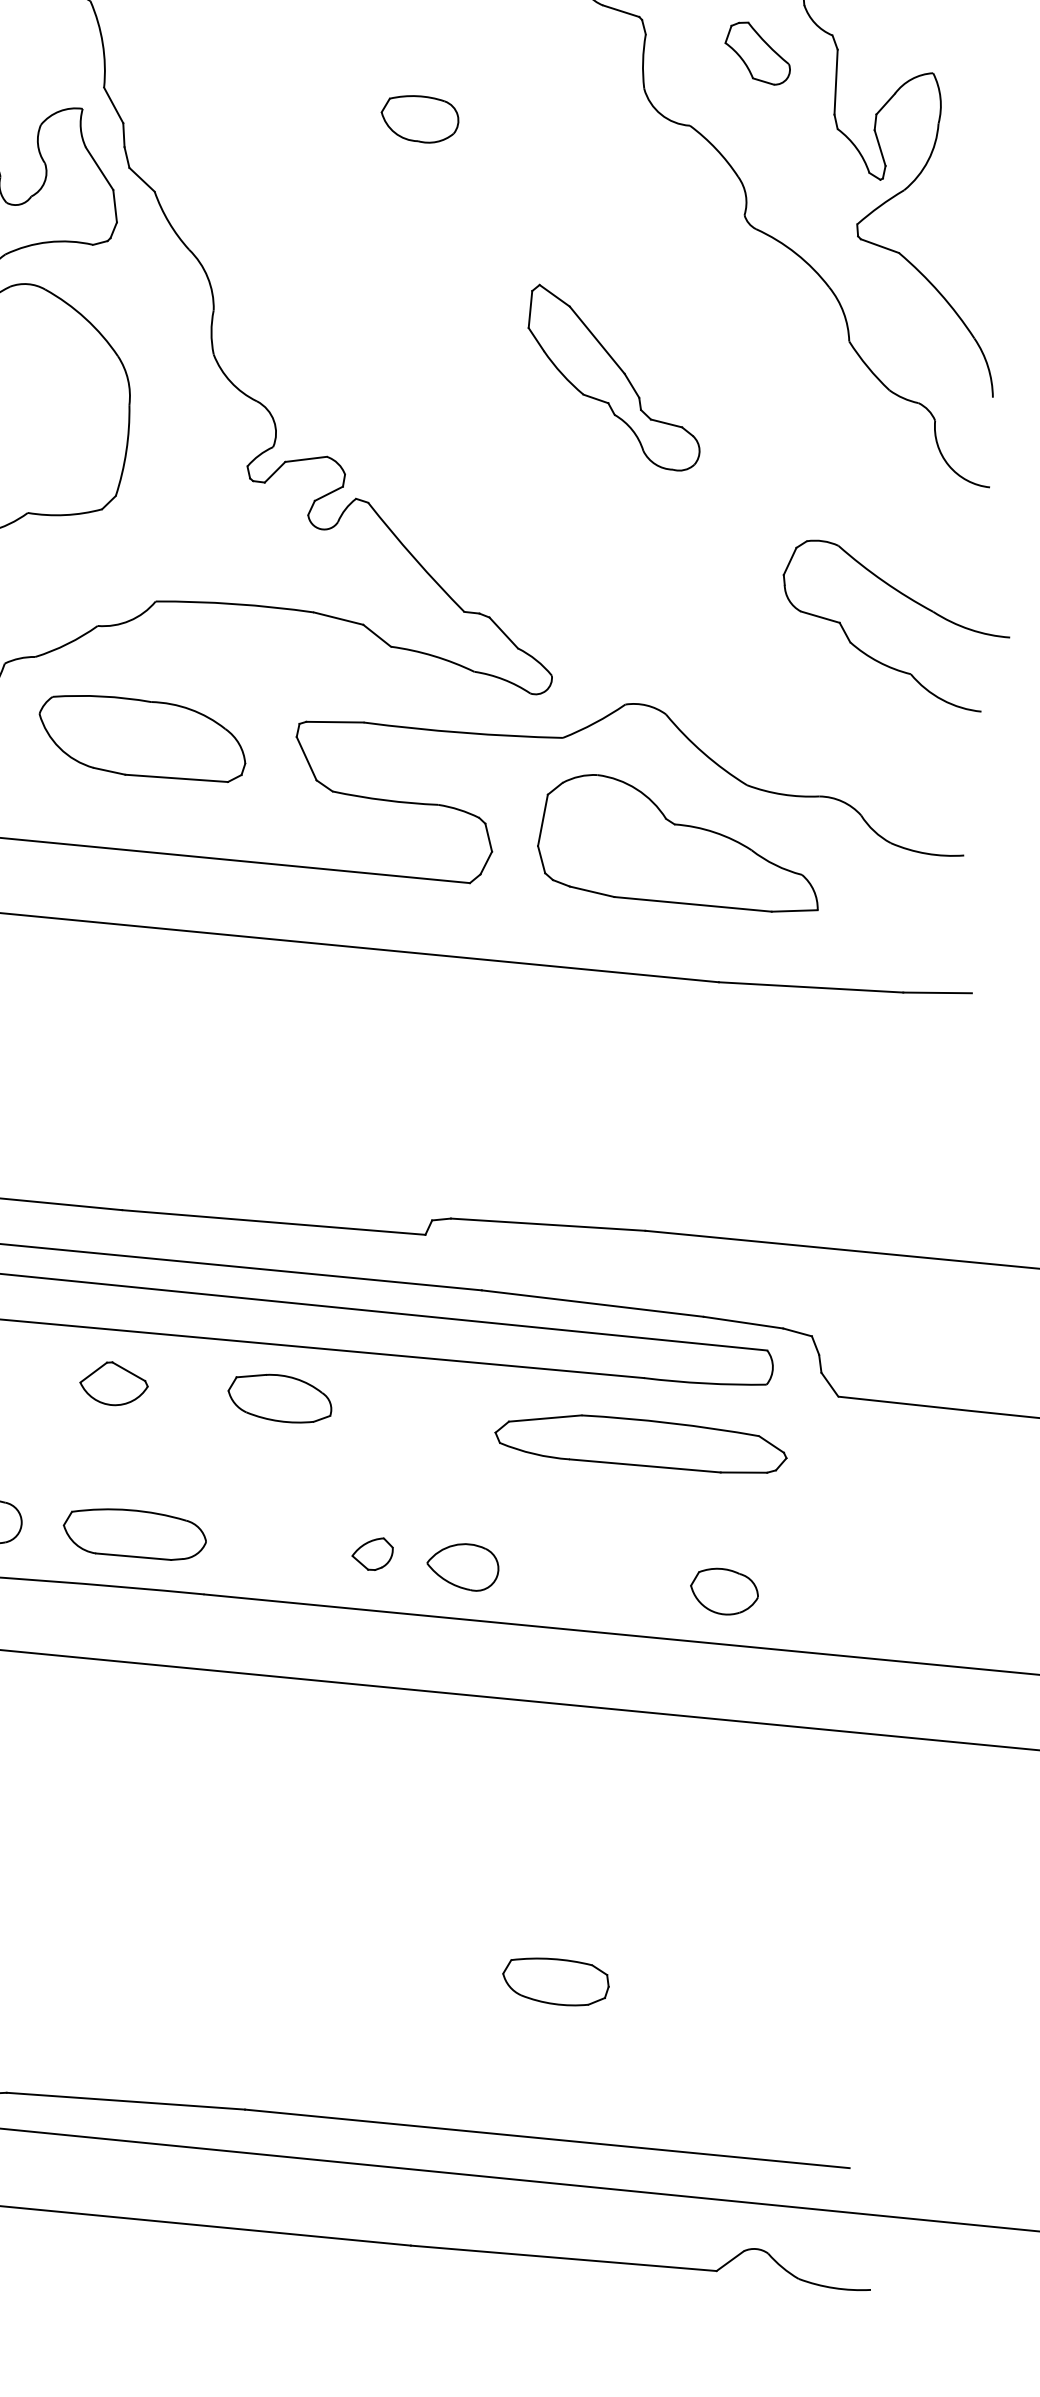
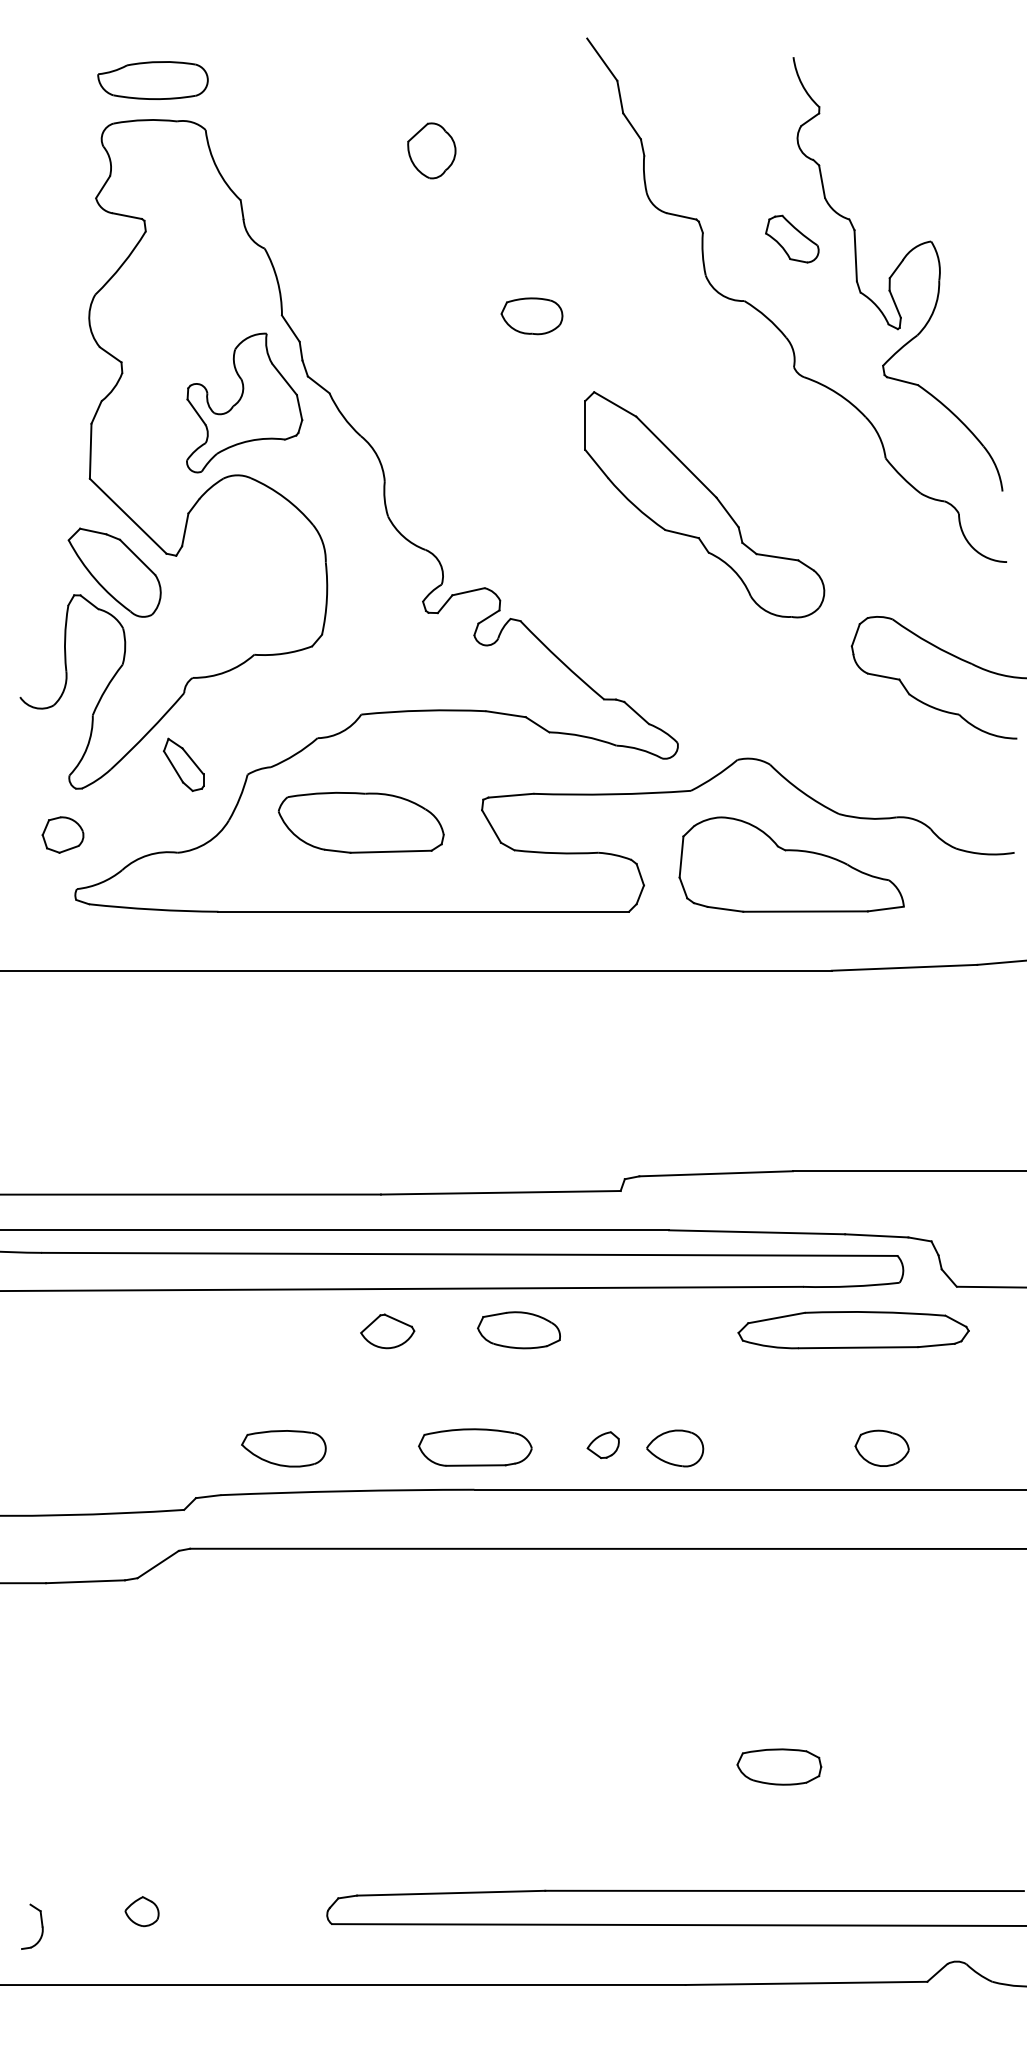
part: (614, 377) -> (704, 504), size x1.67
part: (640, 1443) -> (853, 1330), moved
part: (135, 1533) -> (475, 1447), moved

